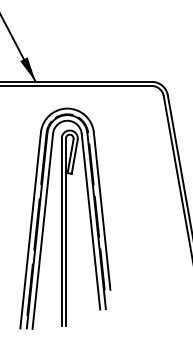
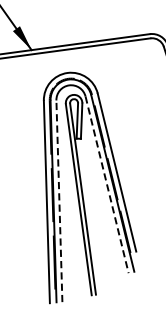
line: (91, 222) -> (107, 185), solid -> dashed
line: (42, 230) -> (58, 200), solid -> dashed

